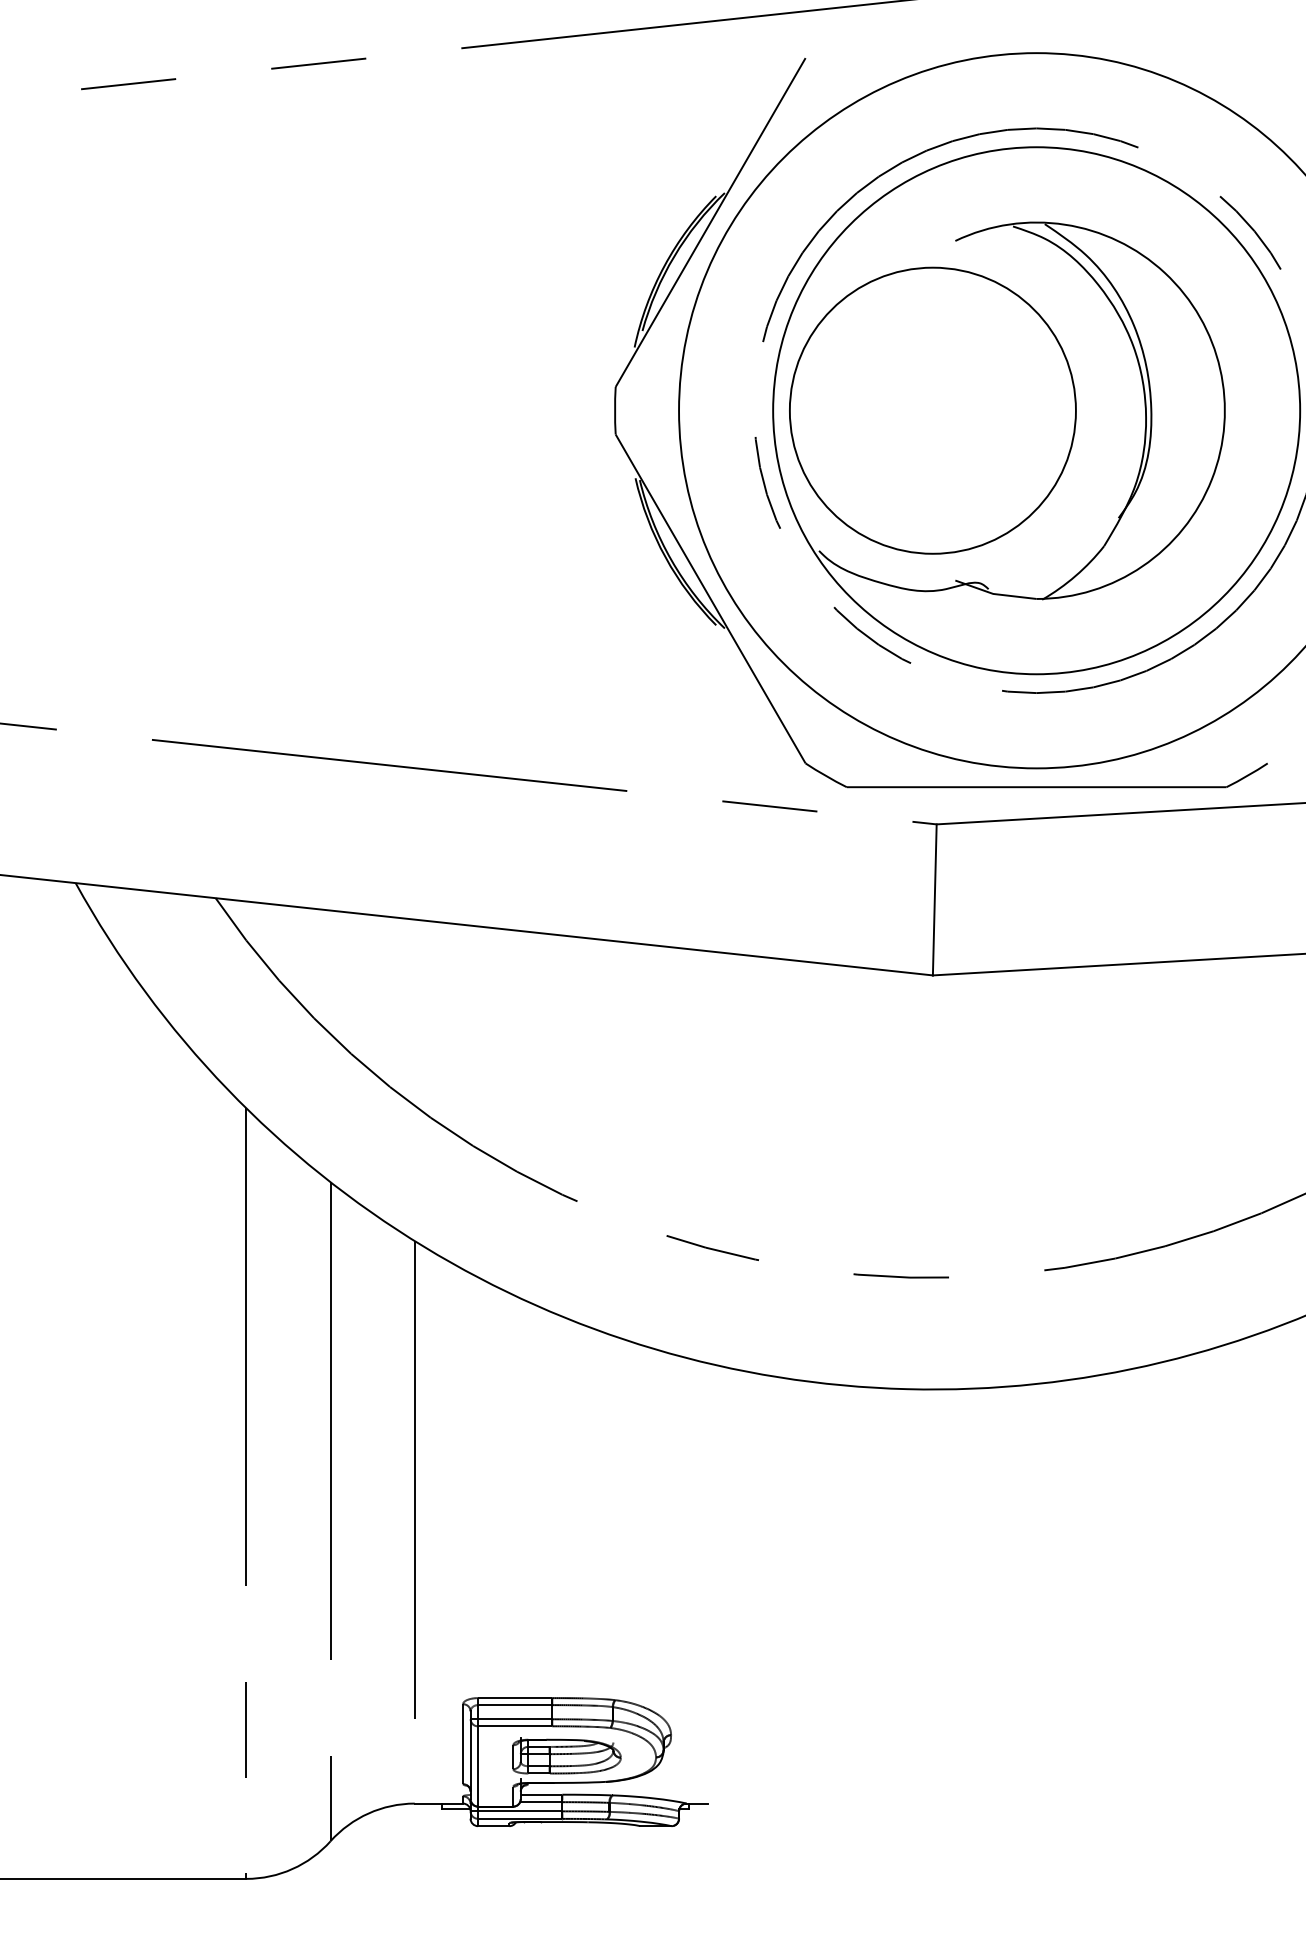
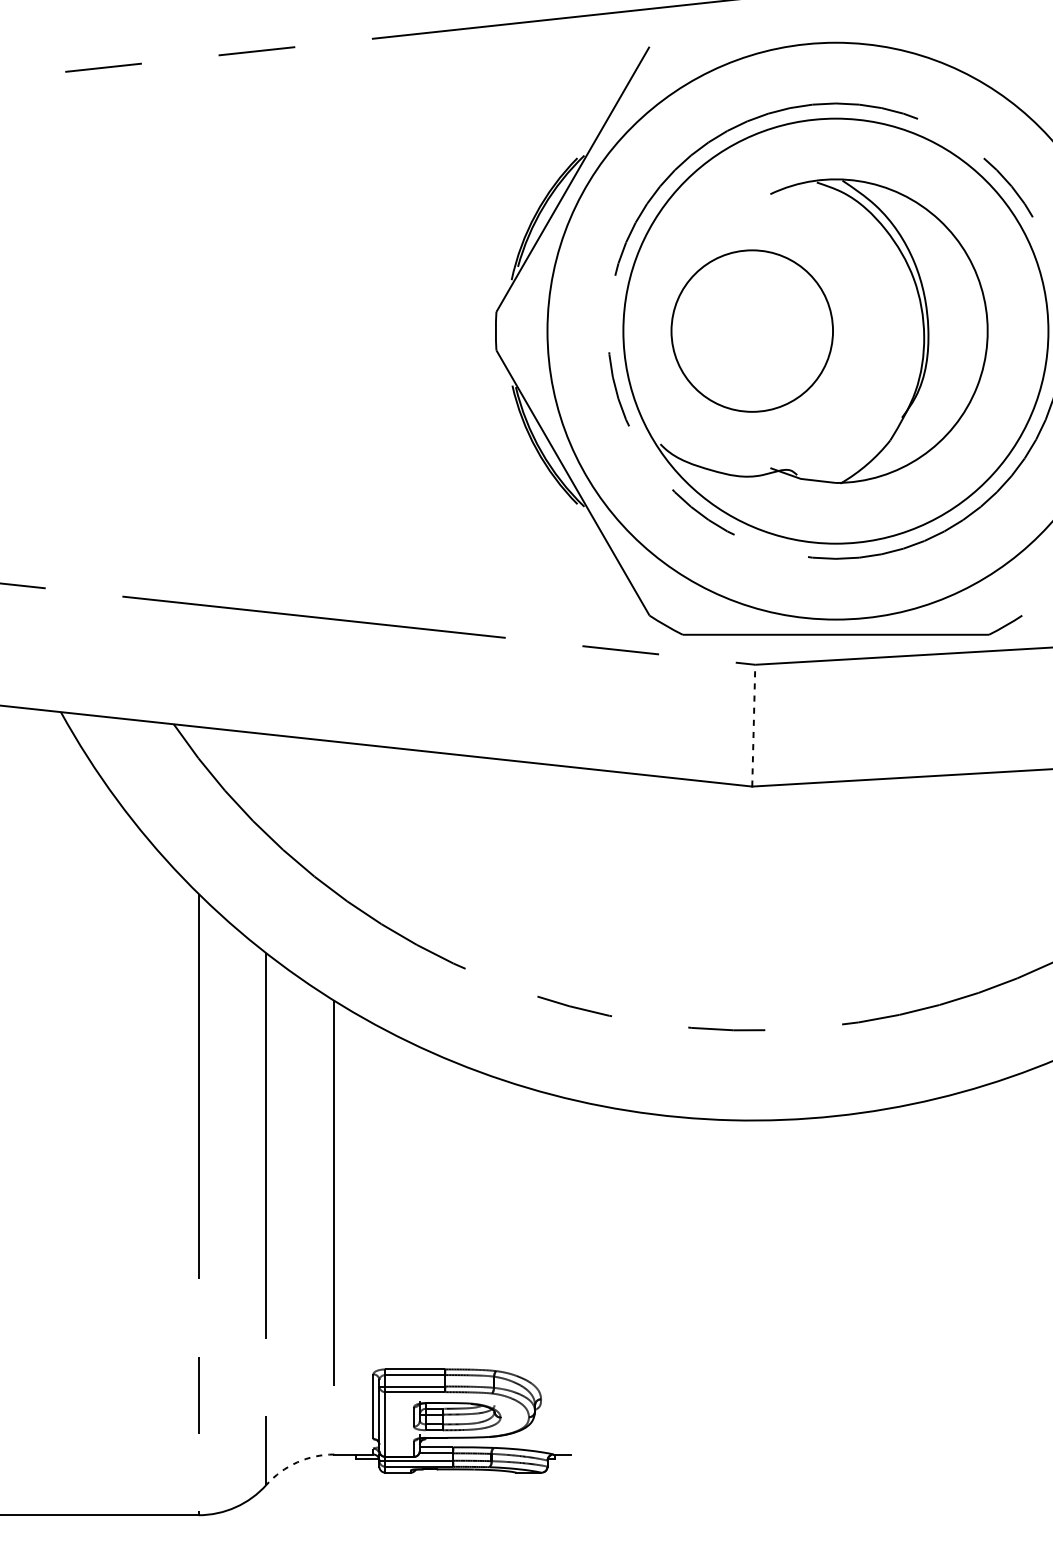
circle: (932, 410) -> (751, 330), size x0.7
line: (934, 899) -> (753, 725), solid -> dashed
arc: (368, 1813) -> (297, 1462), solid -> dashed

